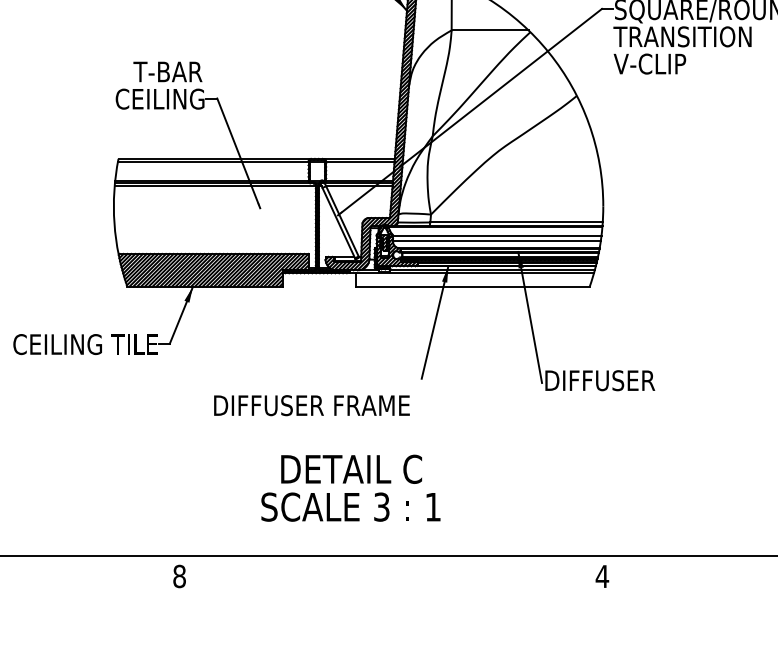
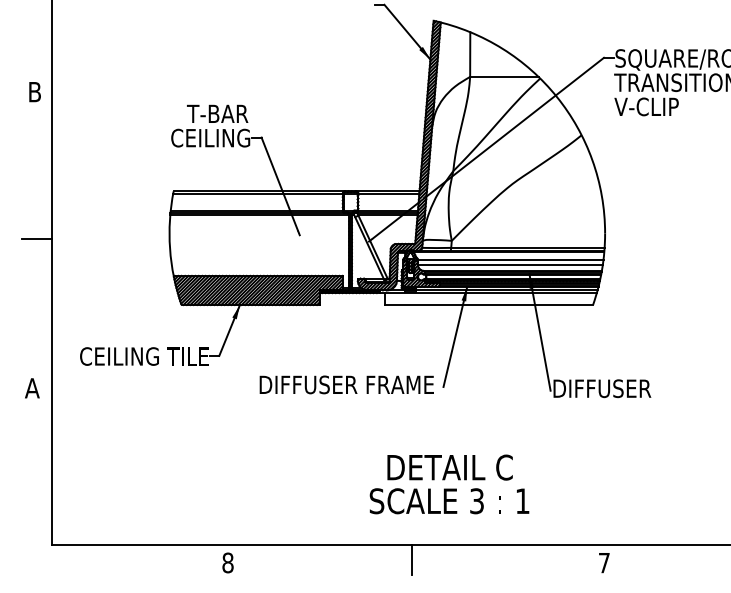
text: (311, 405) -> (346, 384), moved
text: (350, 488) -> (449, 484), moved
line: (386, 572) -> (412, 559), added
text: (602, 577) -> (604, 563), 4 -> 7

